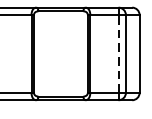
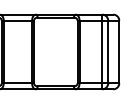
line: (118, 53) -> (102, 51), dashed -> solid

